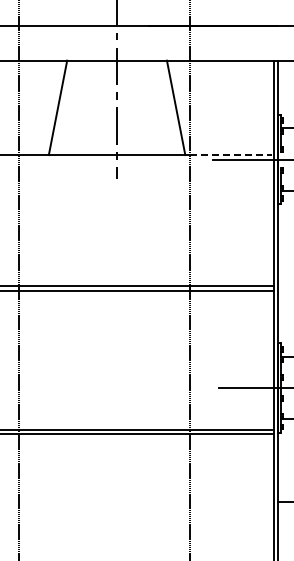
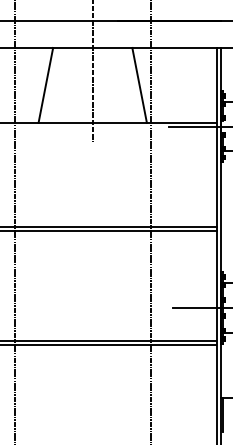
line: (231, 155) -> (183, 123), dashed -> solid
line: (281, 522) -> (223, 414), added

